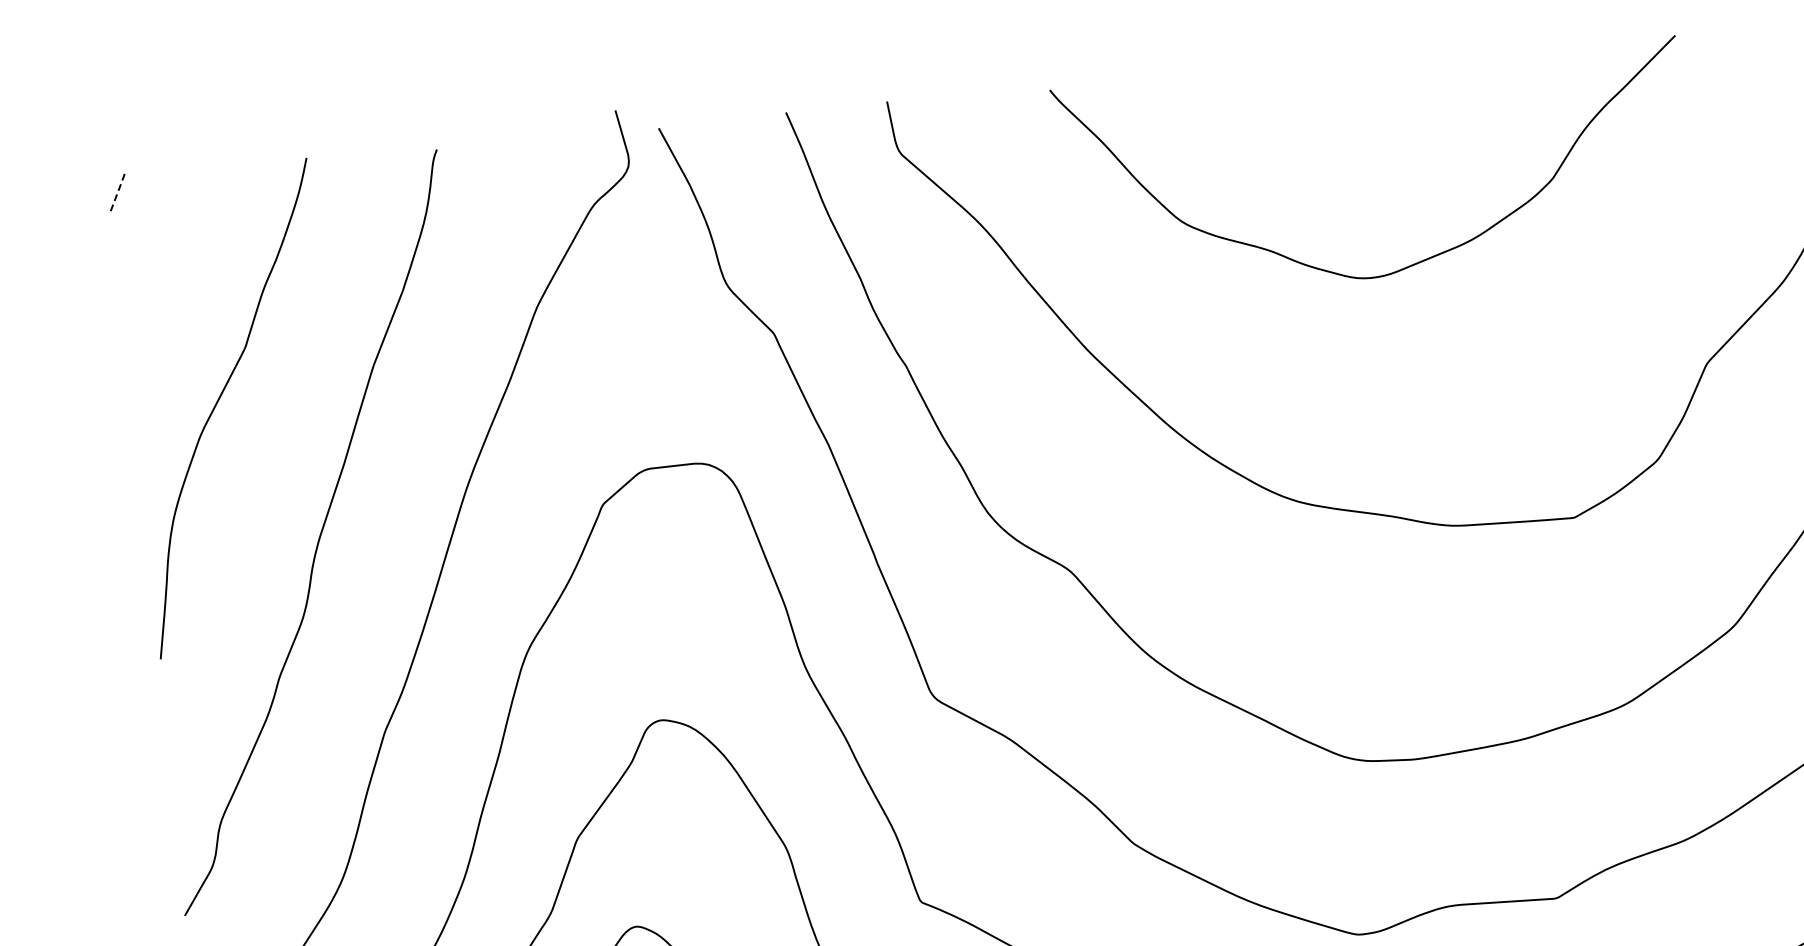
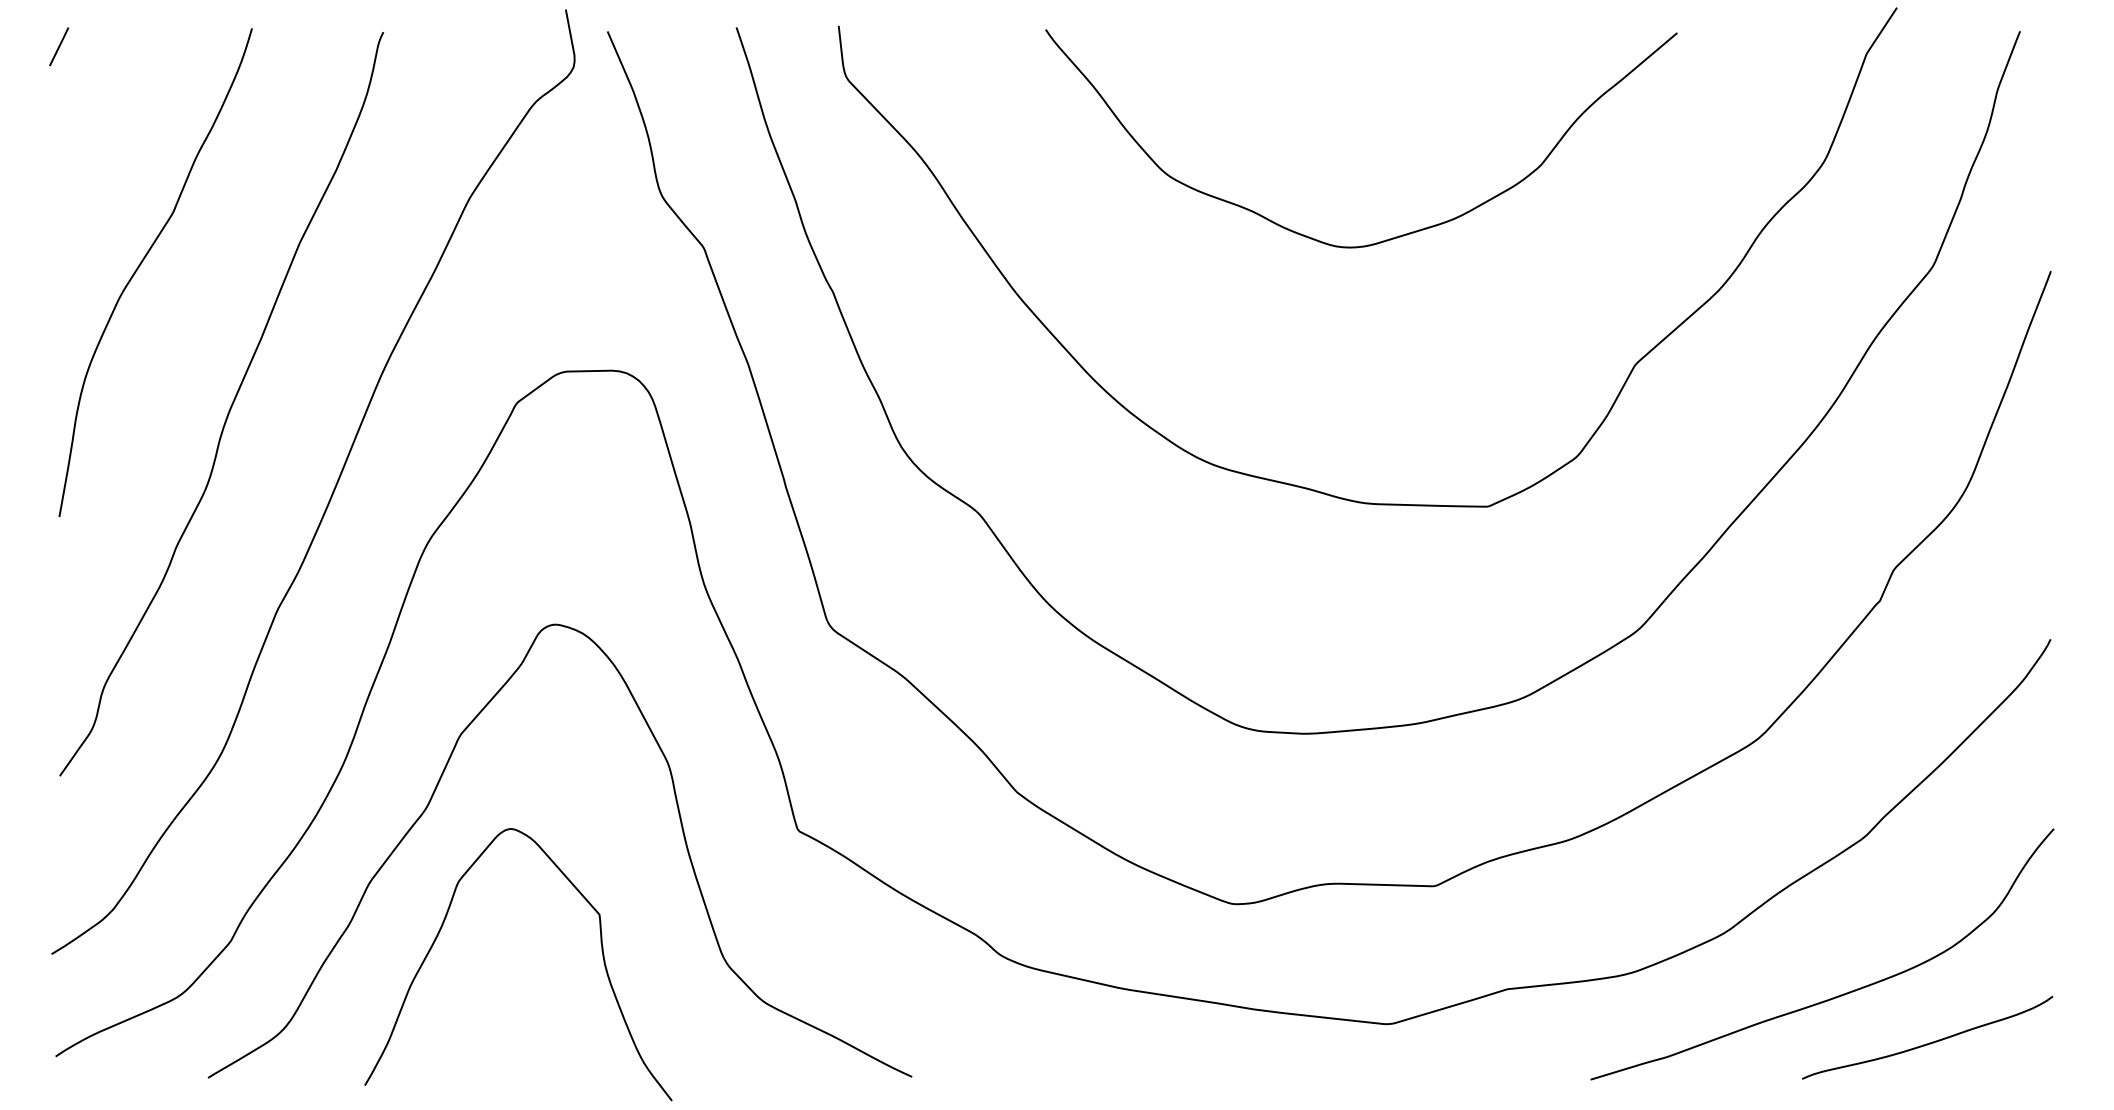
line: (117, 193) -> (59, 46), dashed -> solid
curve: (1415, 262) -> (1395, 236), moved

